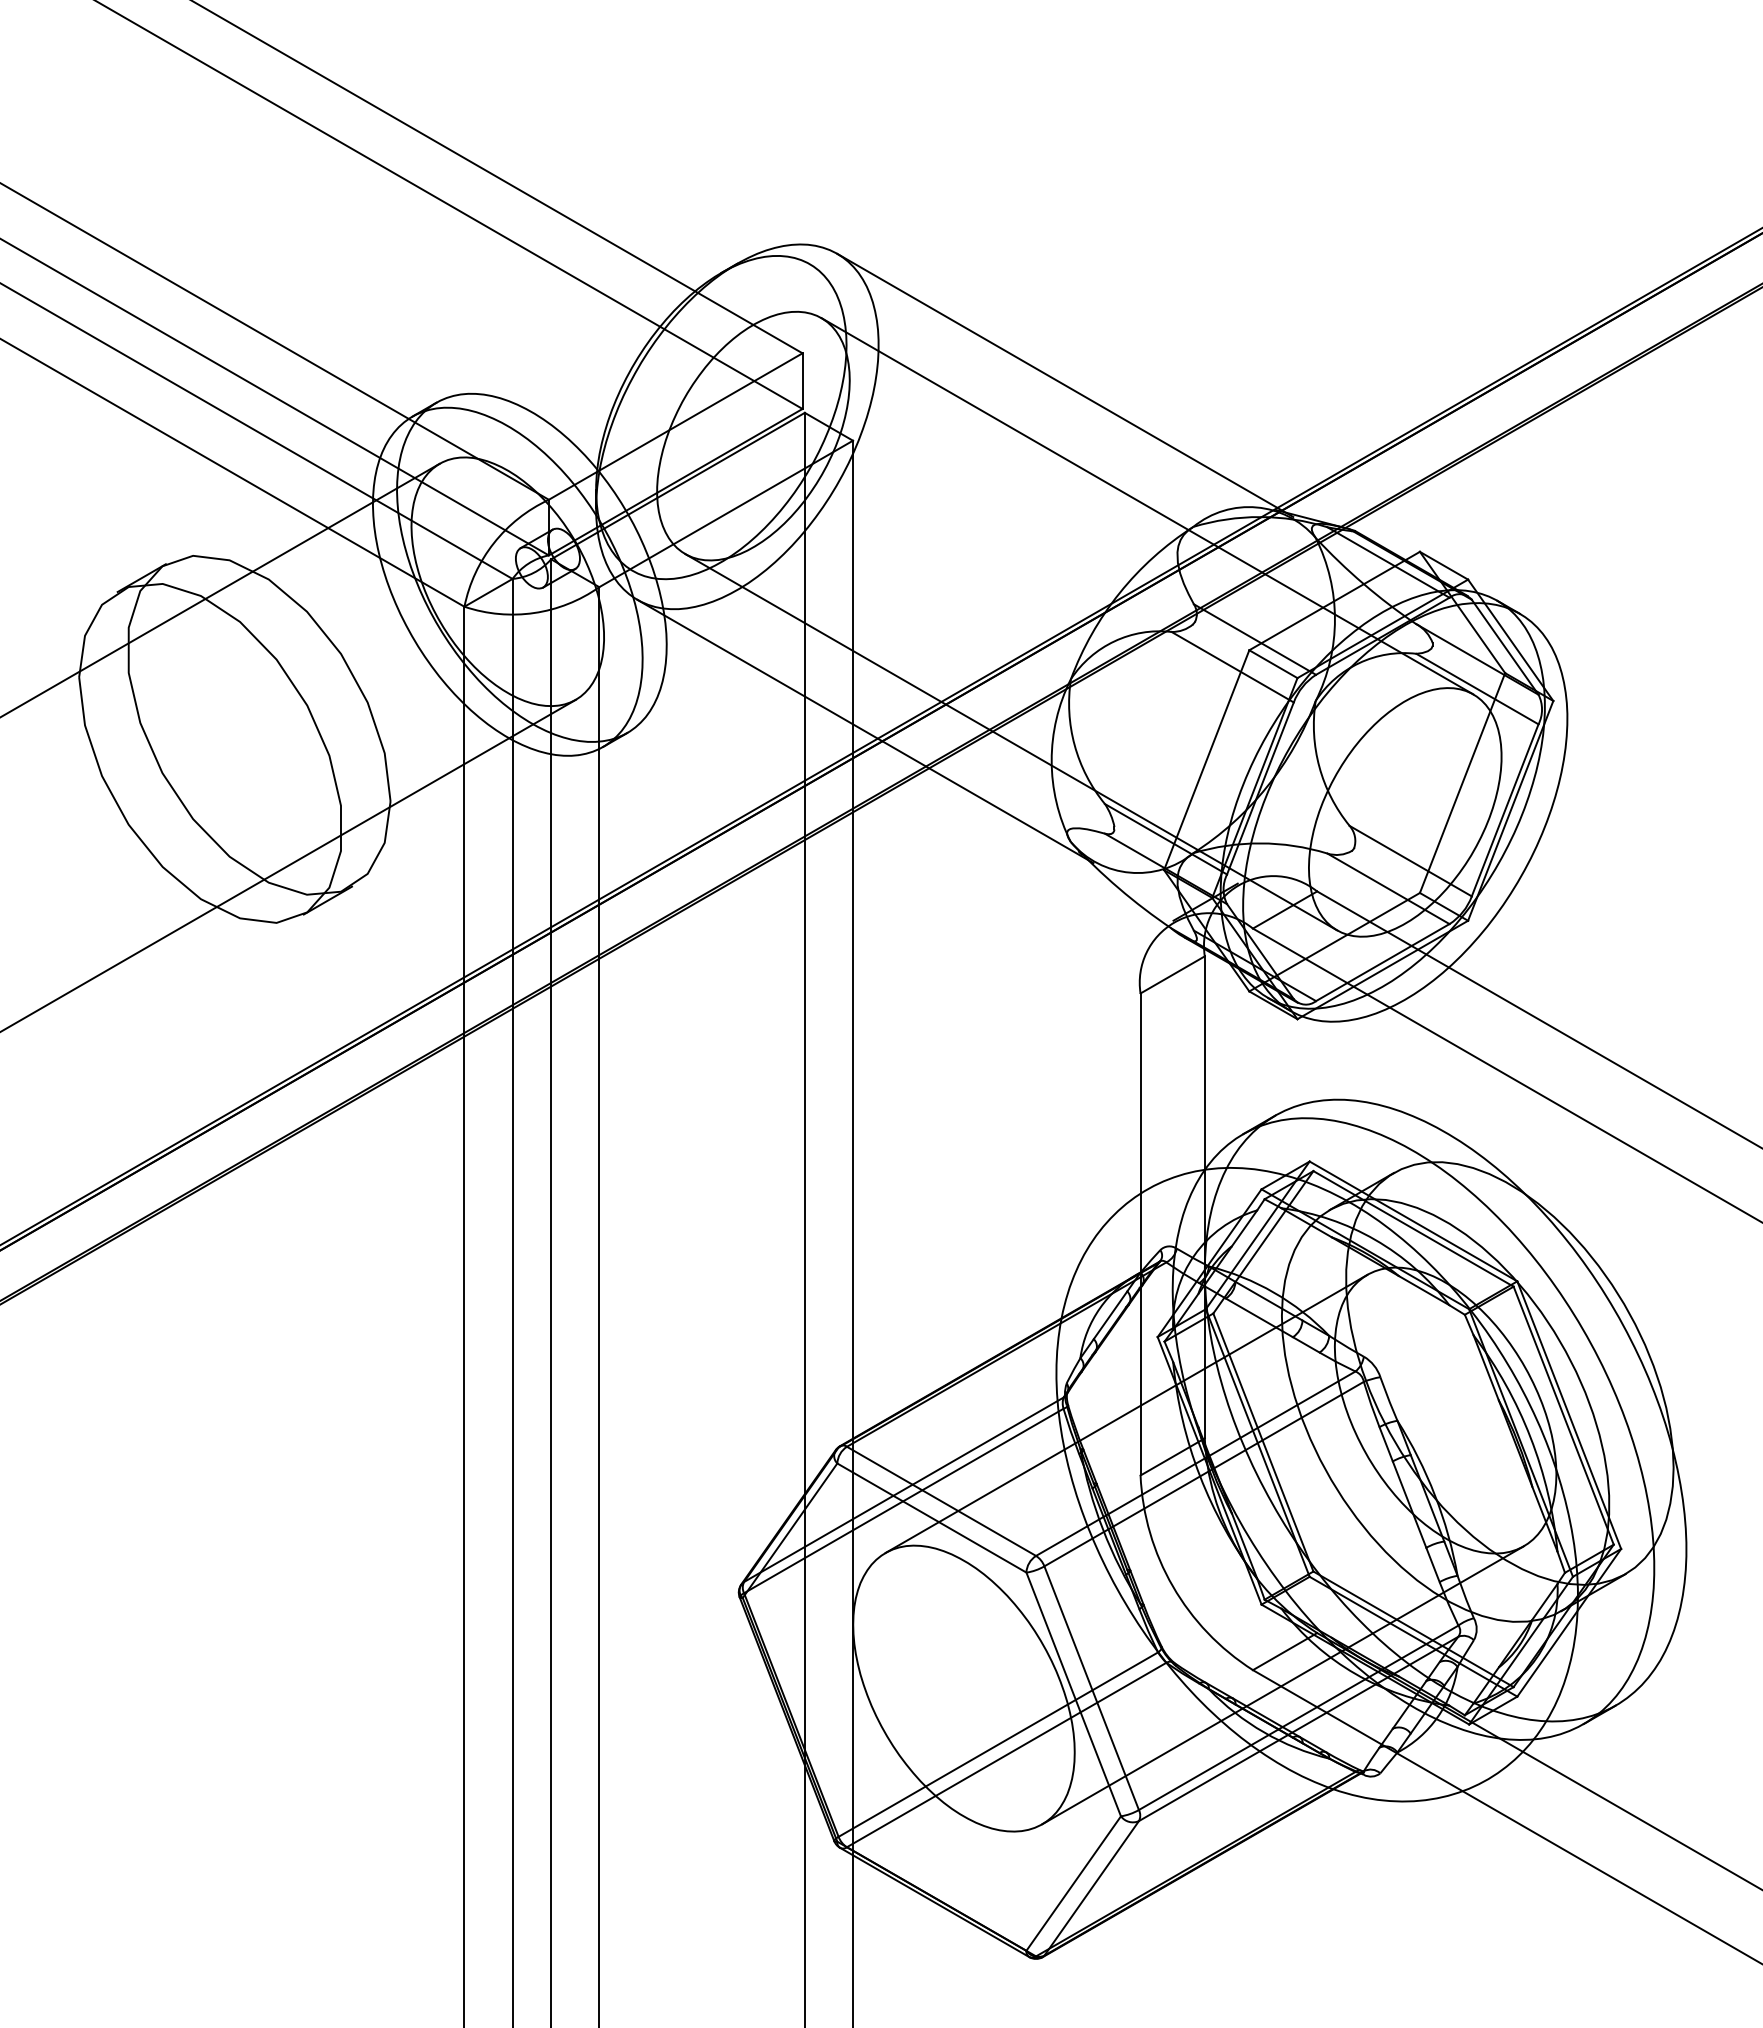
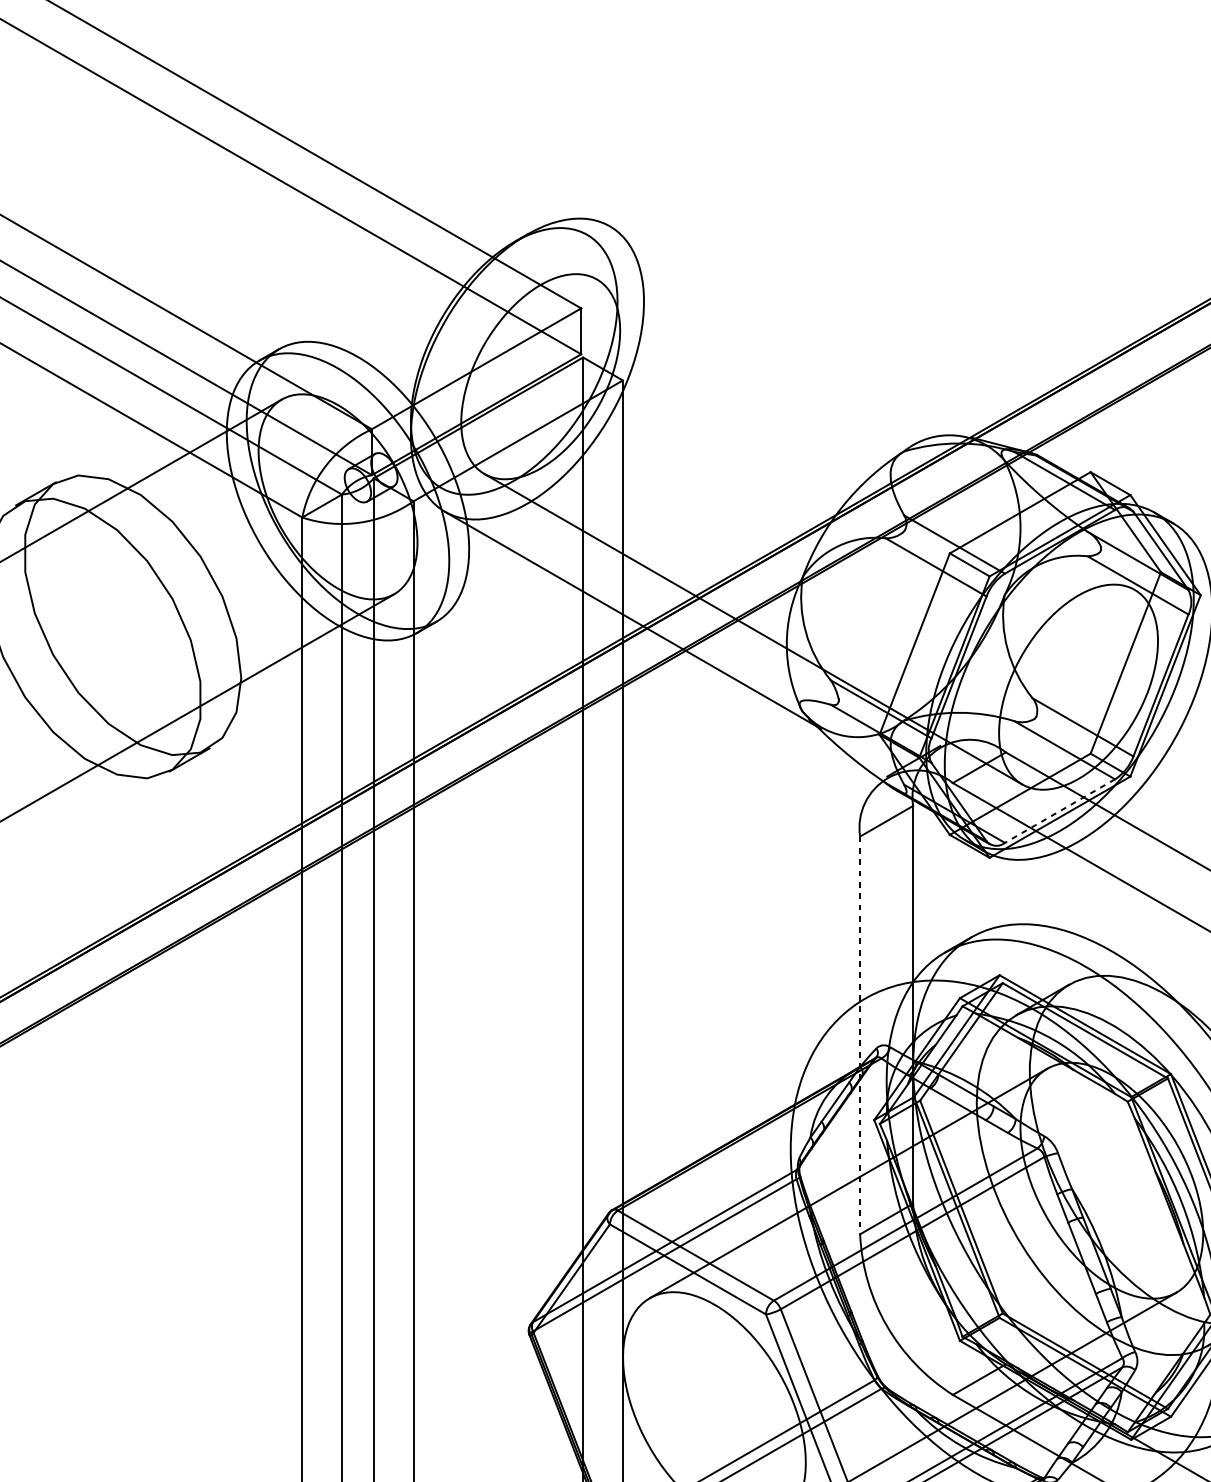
line: (1065, 385) -> (798, 334), removed
line: (1147, 506) -> (865, 434), removed
line: (1382, 962) -> (1059, 811), solid -> dashed
line: (1140, 1234) -> (860, 1035), solid -> dashed

